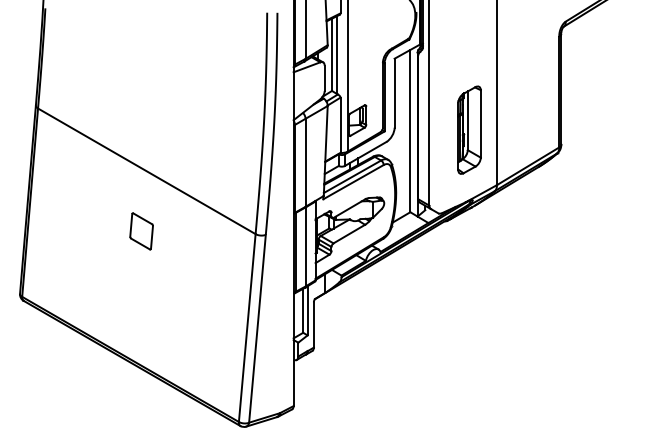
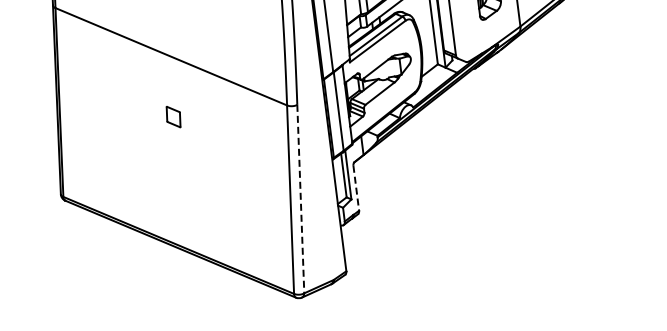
part: (141, 231) -> (173, 117), size x0.6
line: (313, 325) -> (355, 188), solid -> dashed
line: (257, 329) -> (300, 199), solid -> dashed

